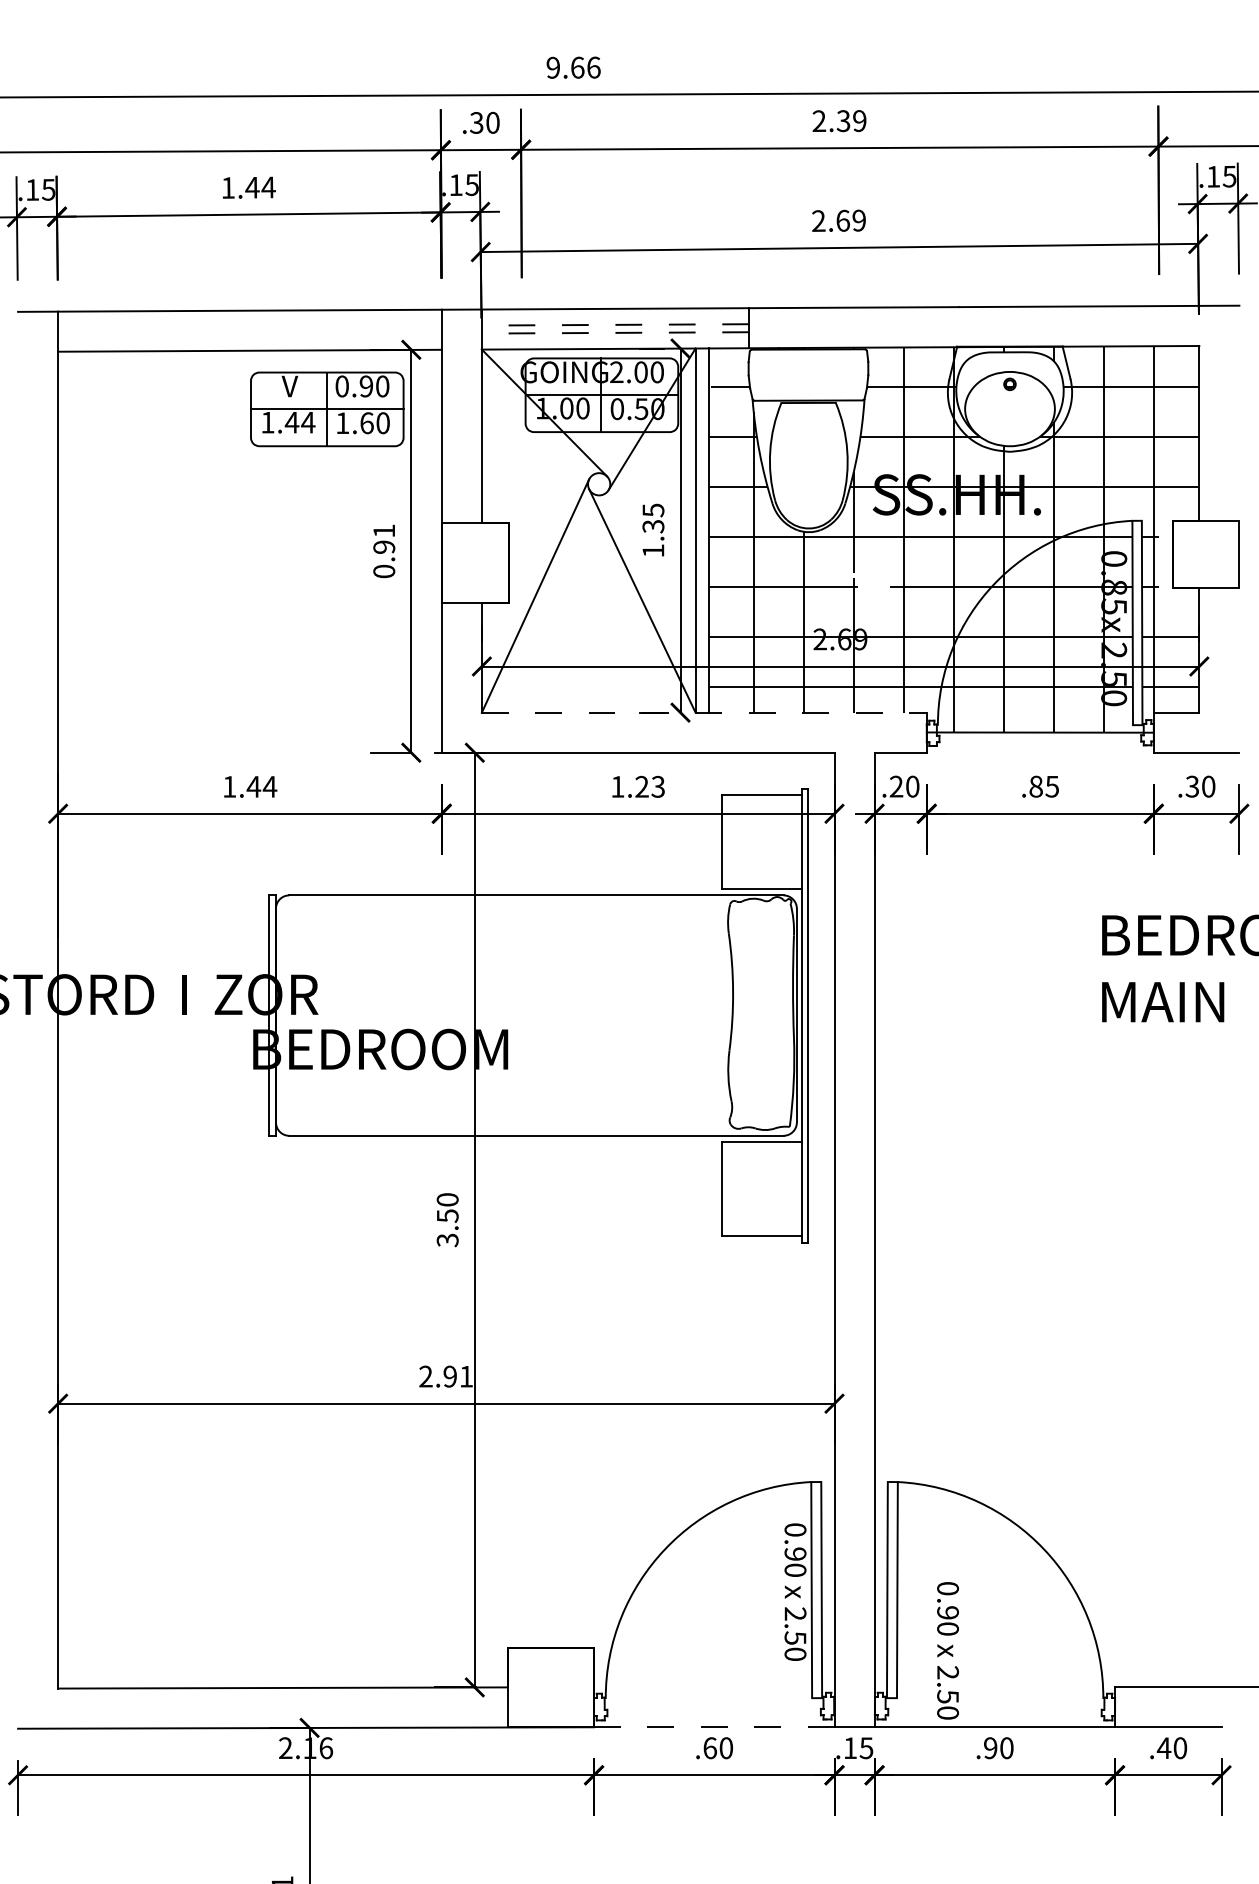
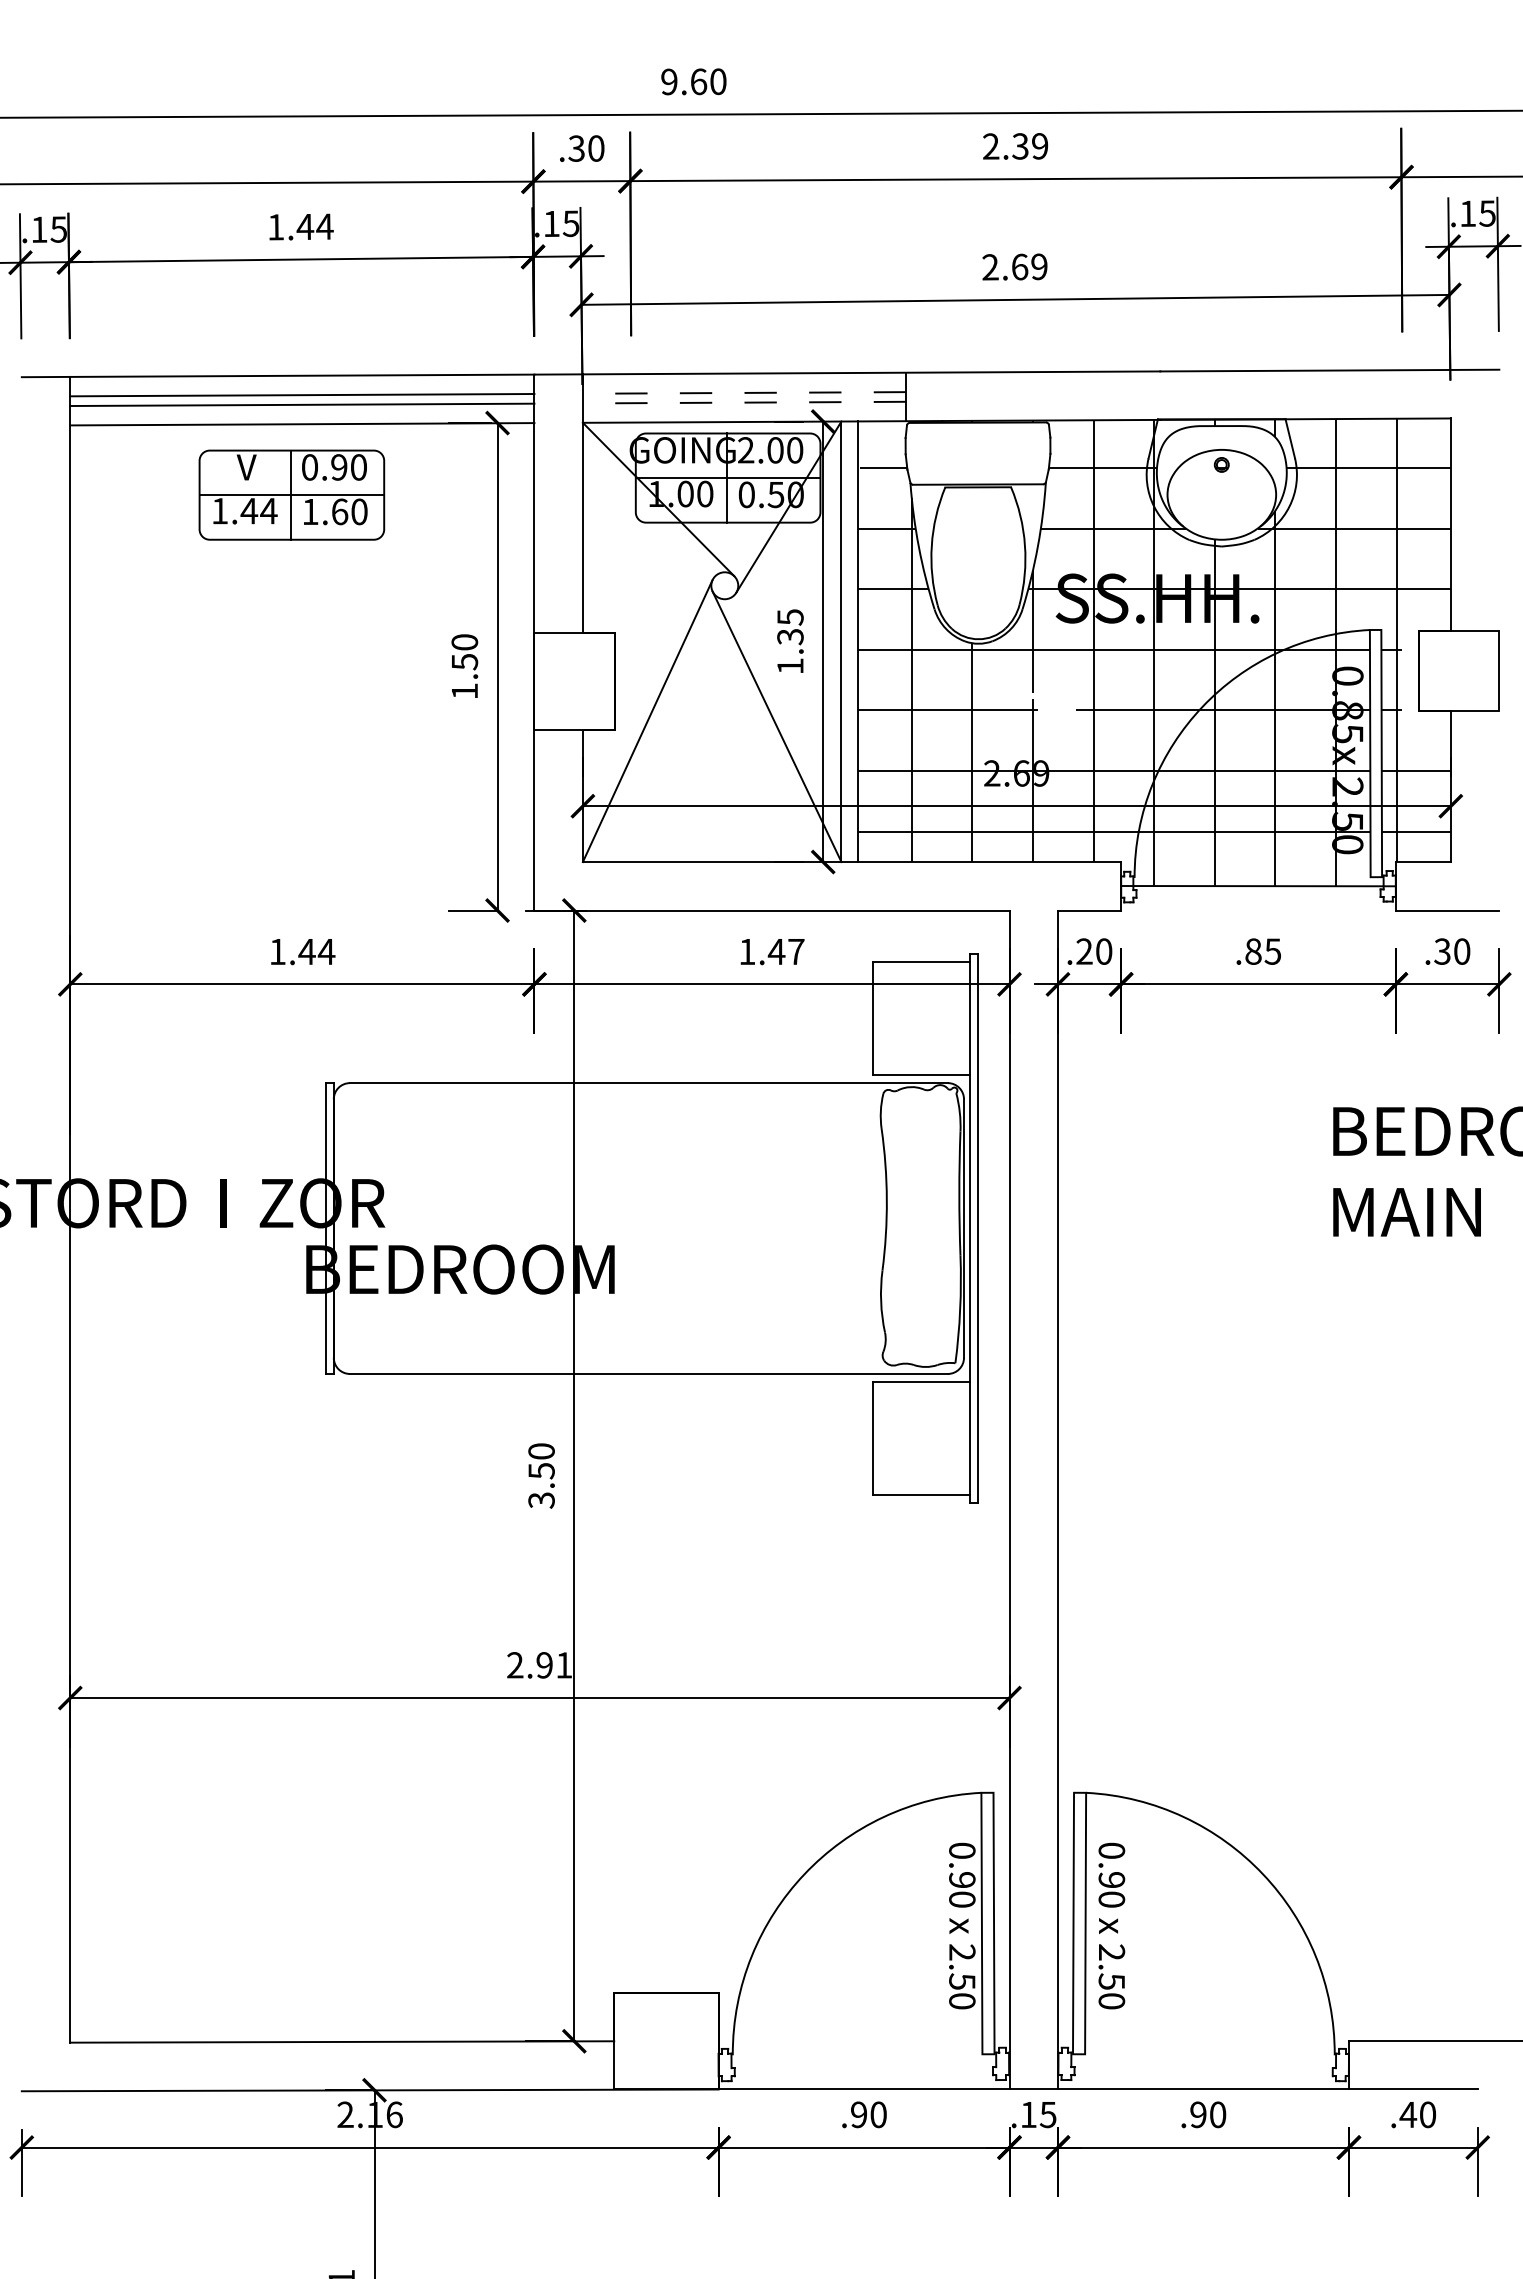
text: (593, 67) -> (718, 81), 9.66 -> 9.60
line: (250, 327) -> (302, 395), added
line: (250, 334) -> (302, 404), added
part: (326, 408) -> (291, 494), moved
text: (383, 551) -> (464, 666), 0.91 -> 1.50
line: (704, 713) -> (852, 862), dashed -> solid
text: (649, 786) -> (785, 951), 1.23 -> 1.47
text: (947, 1650) -> (1111, 1925), moved
line: (714, 1727) -> (864, 2089), dashed -> solid
text: (710, 1747) -> (859, 2114), .60 -> .90

